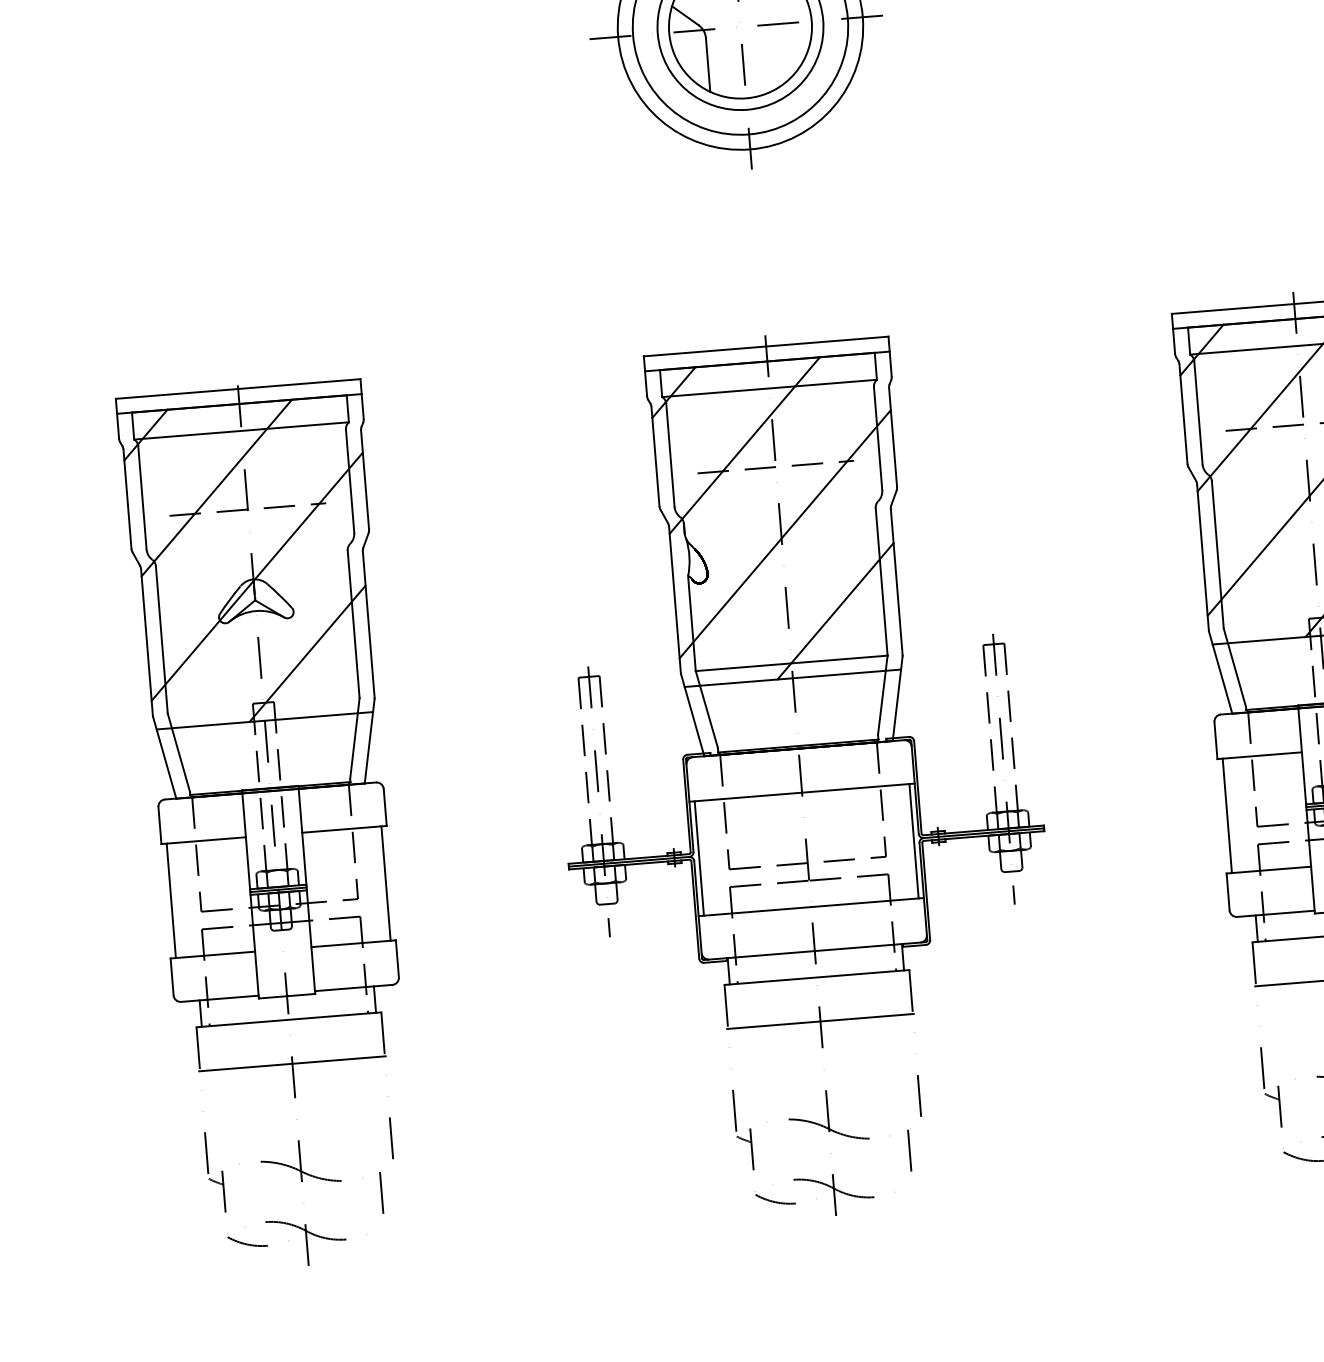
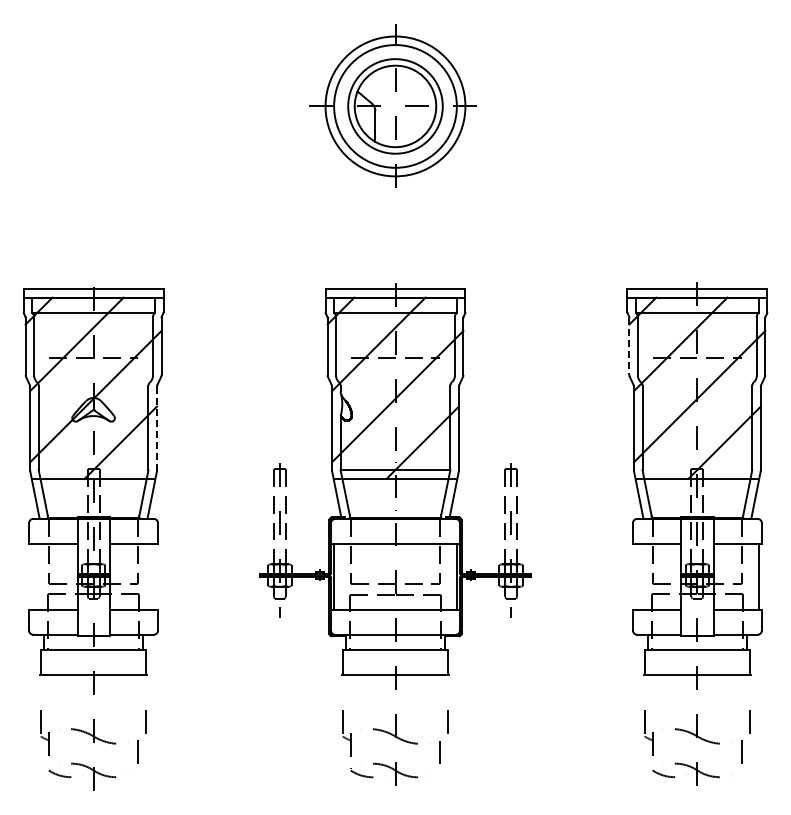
line: (1183, 415) -> (629, 347), solid -> dashed
line: (369, 623) -> (157, 428), solid -> dashed
line: (1228, 815) -> (636, 576), removed
line: (385, 883) -> (154, 576), removed
line: (171, 900) -> (32, 576), removed

